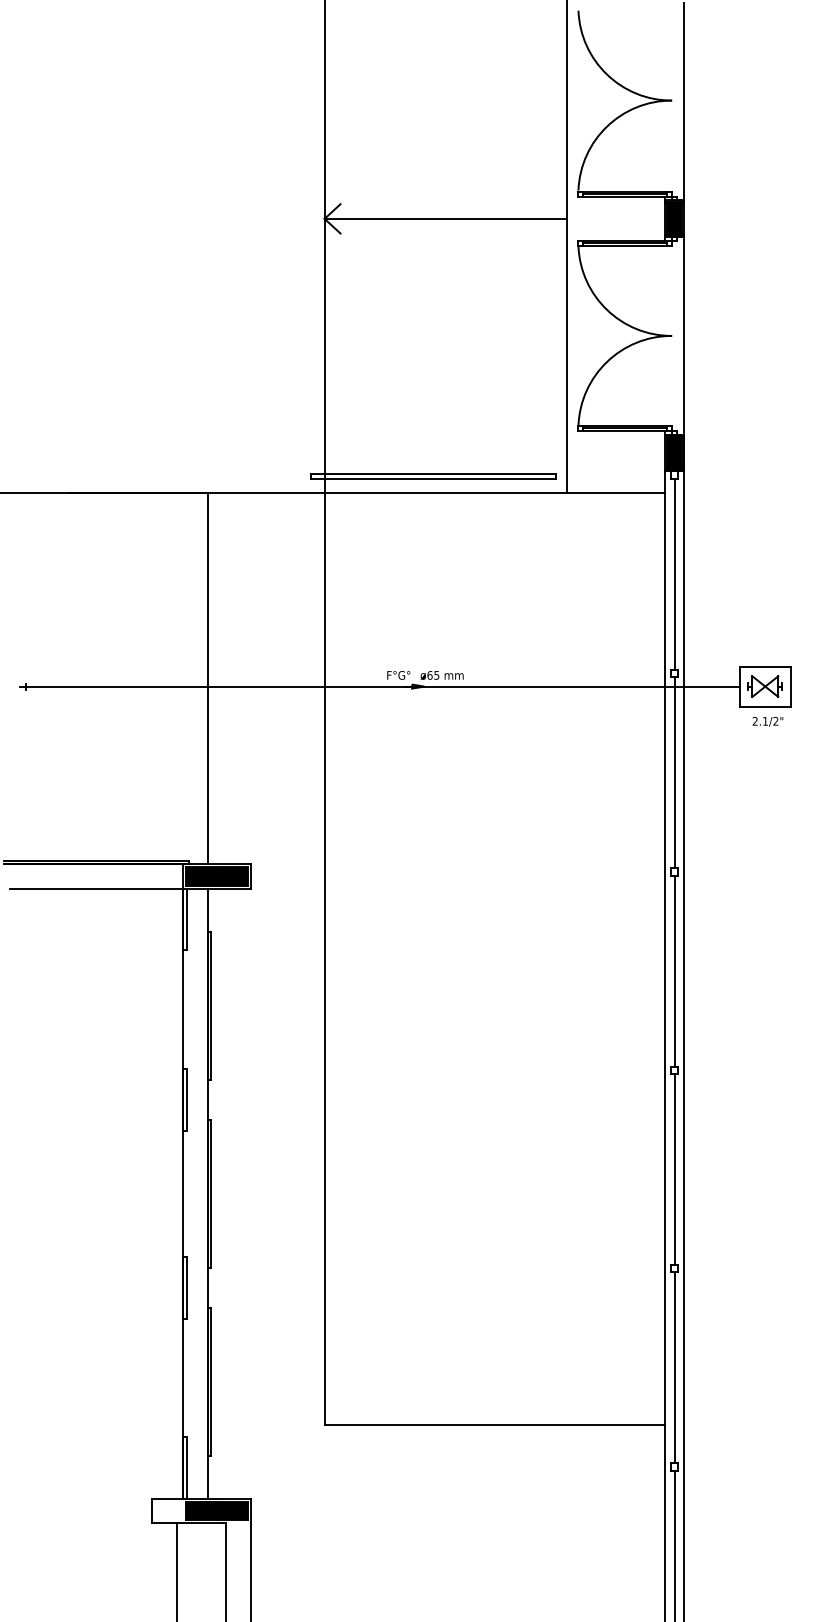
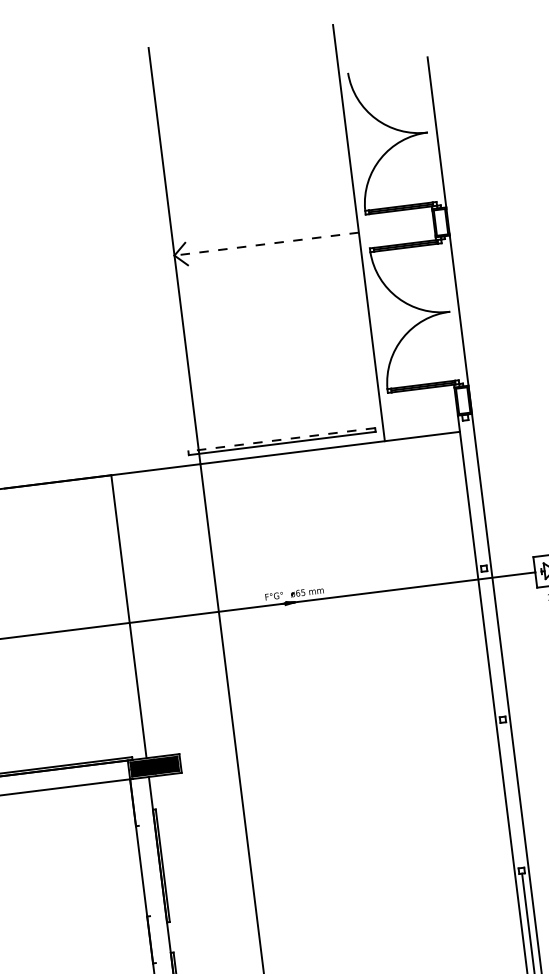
line: (445, 218) -> (266, 243), solid -> dashed
fill: (674, 218) -> (440, 222), removed
fill: (674, 452) -> (463, 400), removed
line: (433, 474) -> (281, 439), solid -> dashed
line: (674, 573) -> (474, 492), removed
line: (674, 772) -> (493, 644), removed
line: (186, 919) -> (135, 802), removed
line: (674, 970) -> (512, 794), removed
line: (186, 1099) -> (152, 939), removed

